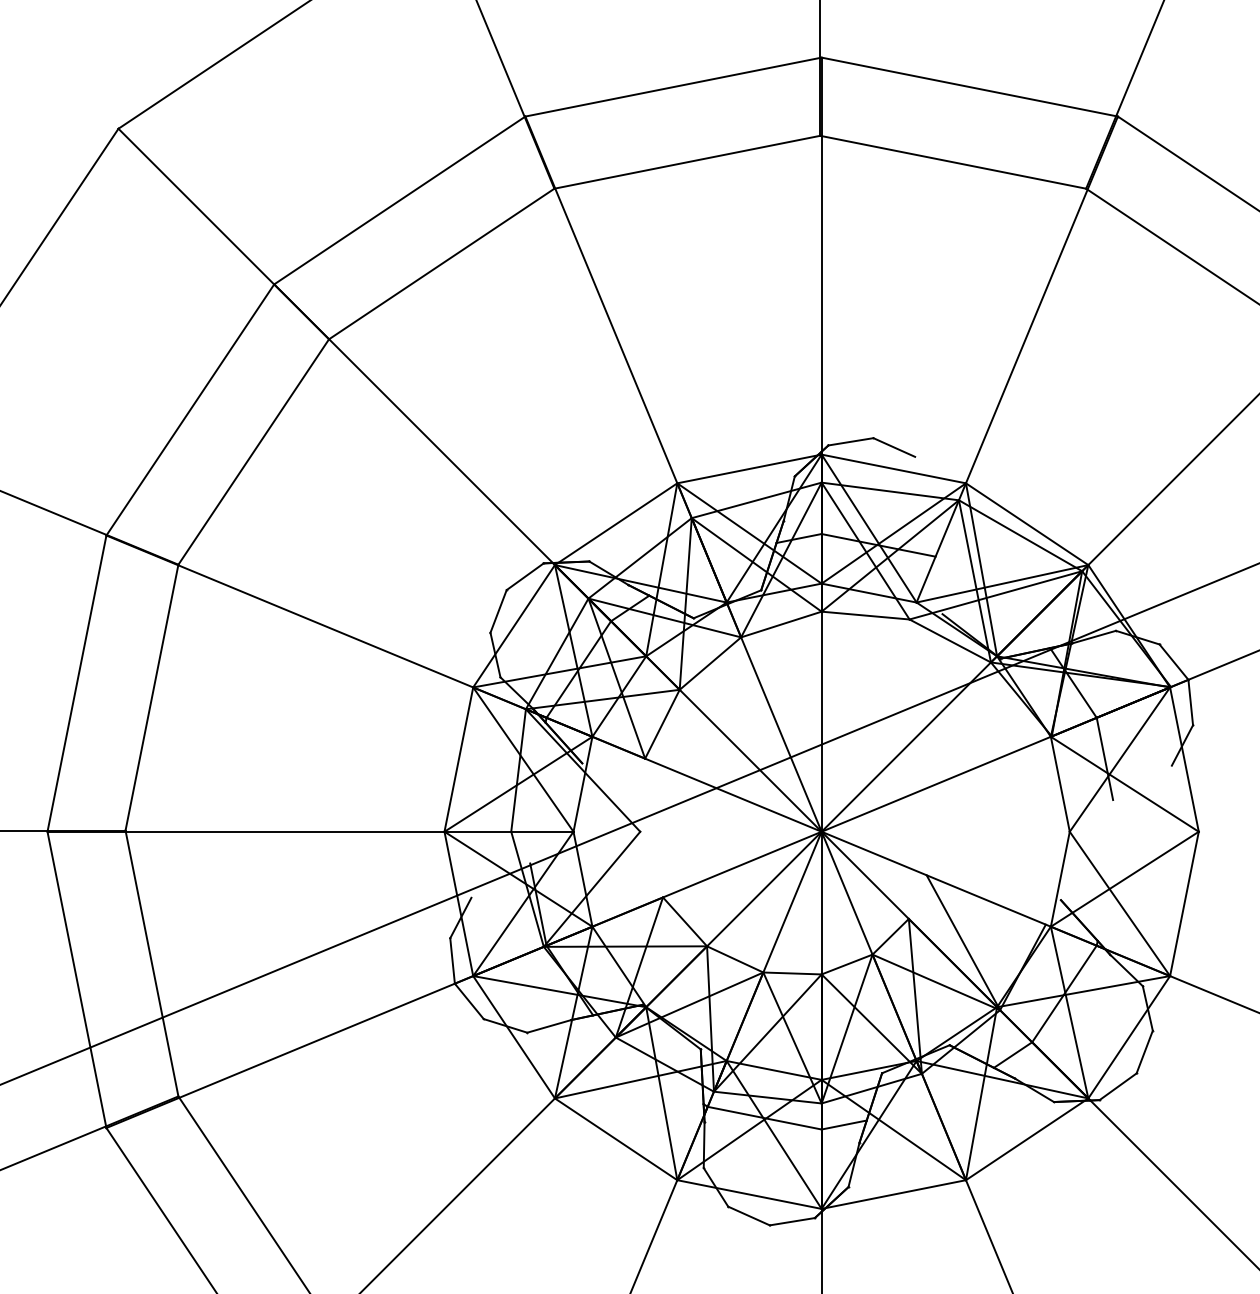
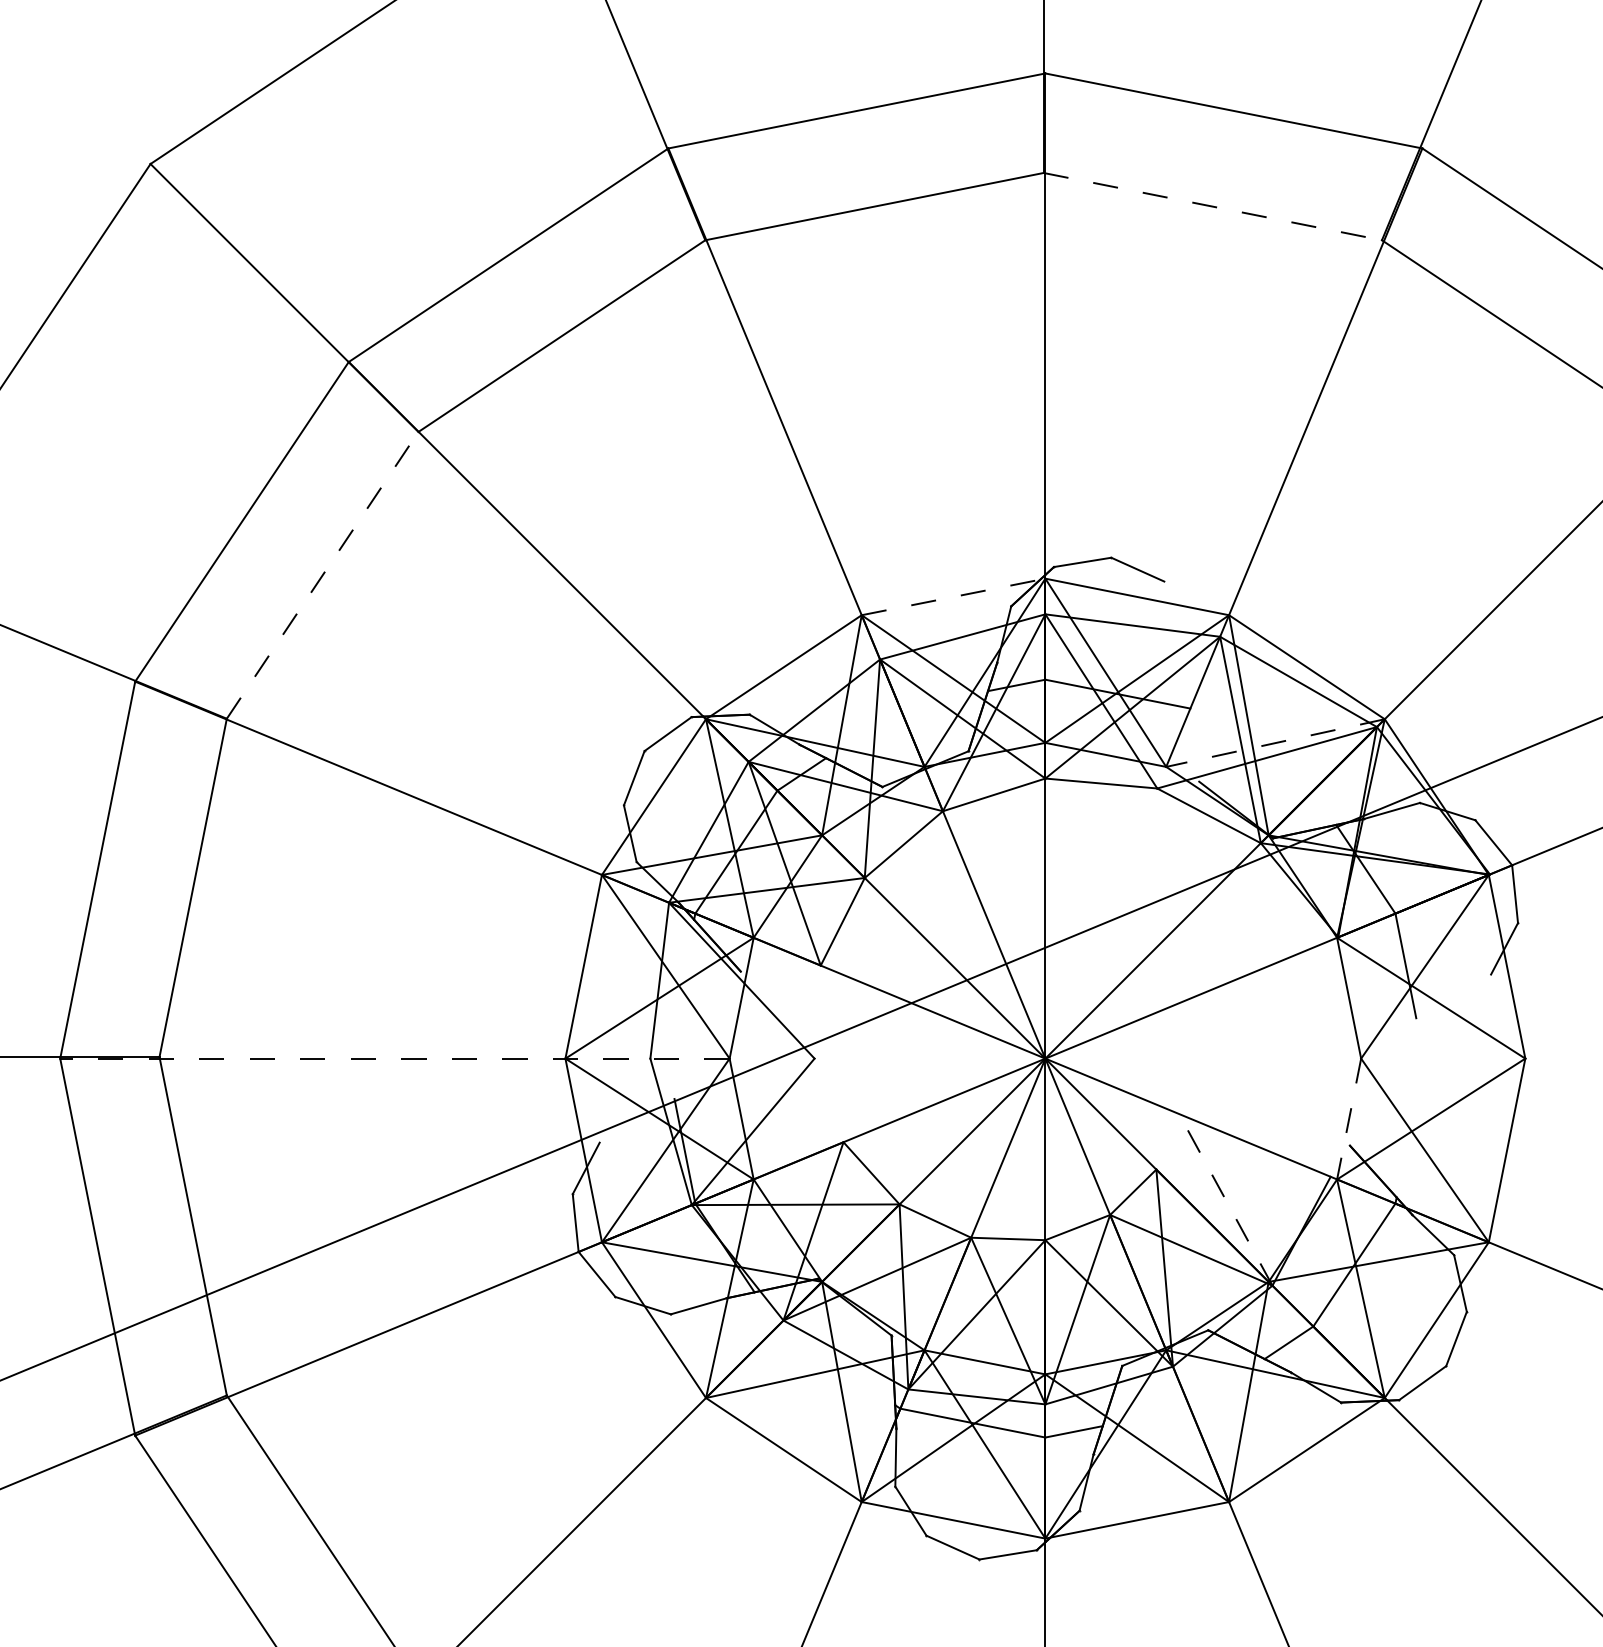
line: (953, 162) -> (1213, 206), solid -> dashed
line: (253, 451) -> (322, 574), solid -> dashed
line: (749, 468) -> (953, 596), solid -> dashed
line: (1002, 584) -> (1275, 743), solid -> dashed
line: (310, 831) -> (394, 1058), solid -> dashed
line: (1060, 879) -> (1349, 1119), solid -> dashed
line: (963, 942) -> (1225, 1199), solid -> dashed

